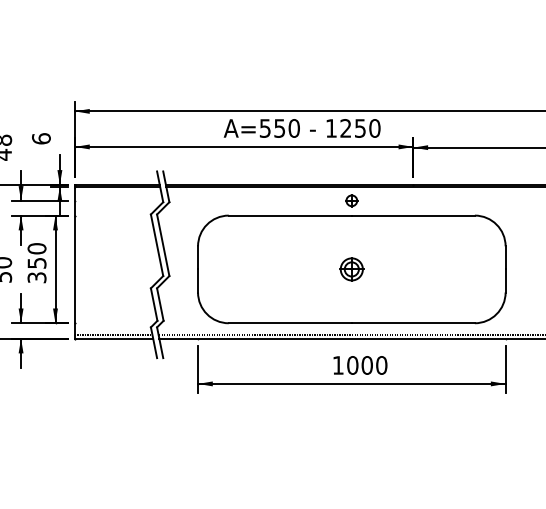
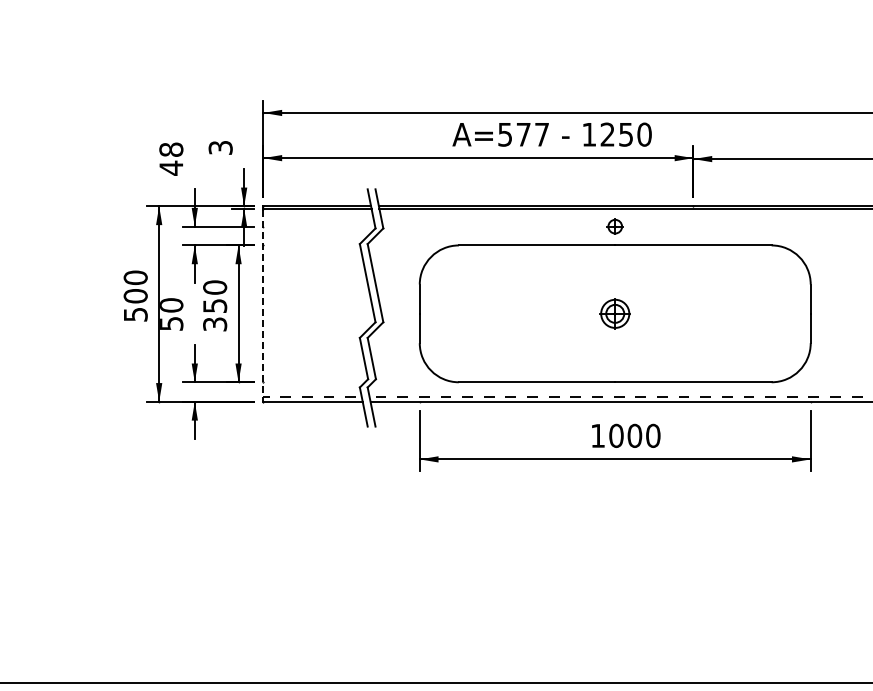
text: (286, 128) -> (532, 134), A=550 -> A=577
text: (41, 138) -> (220, 147), 6 -> 3
line: (75, 262) -> (263, 305), solid -> dashed

